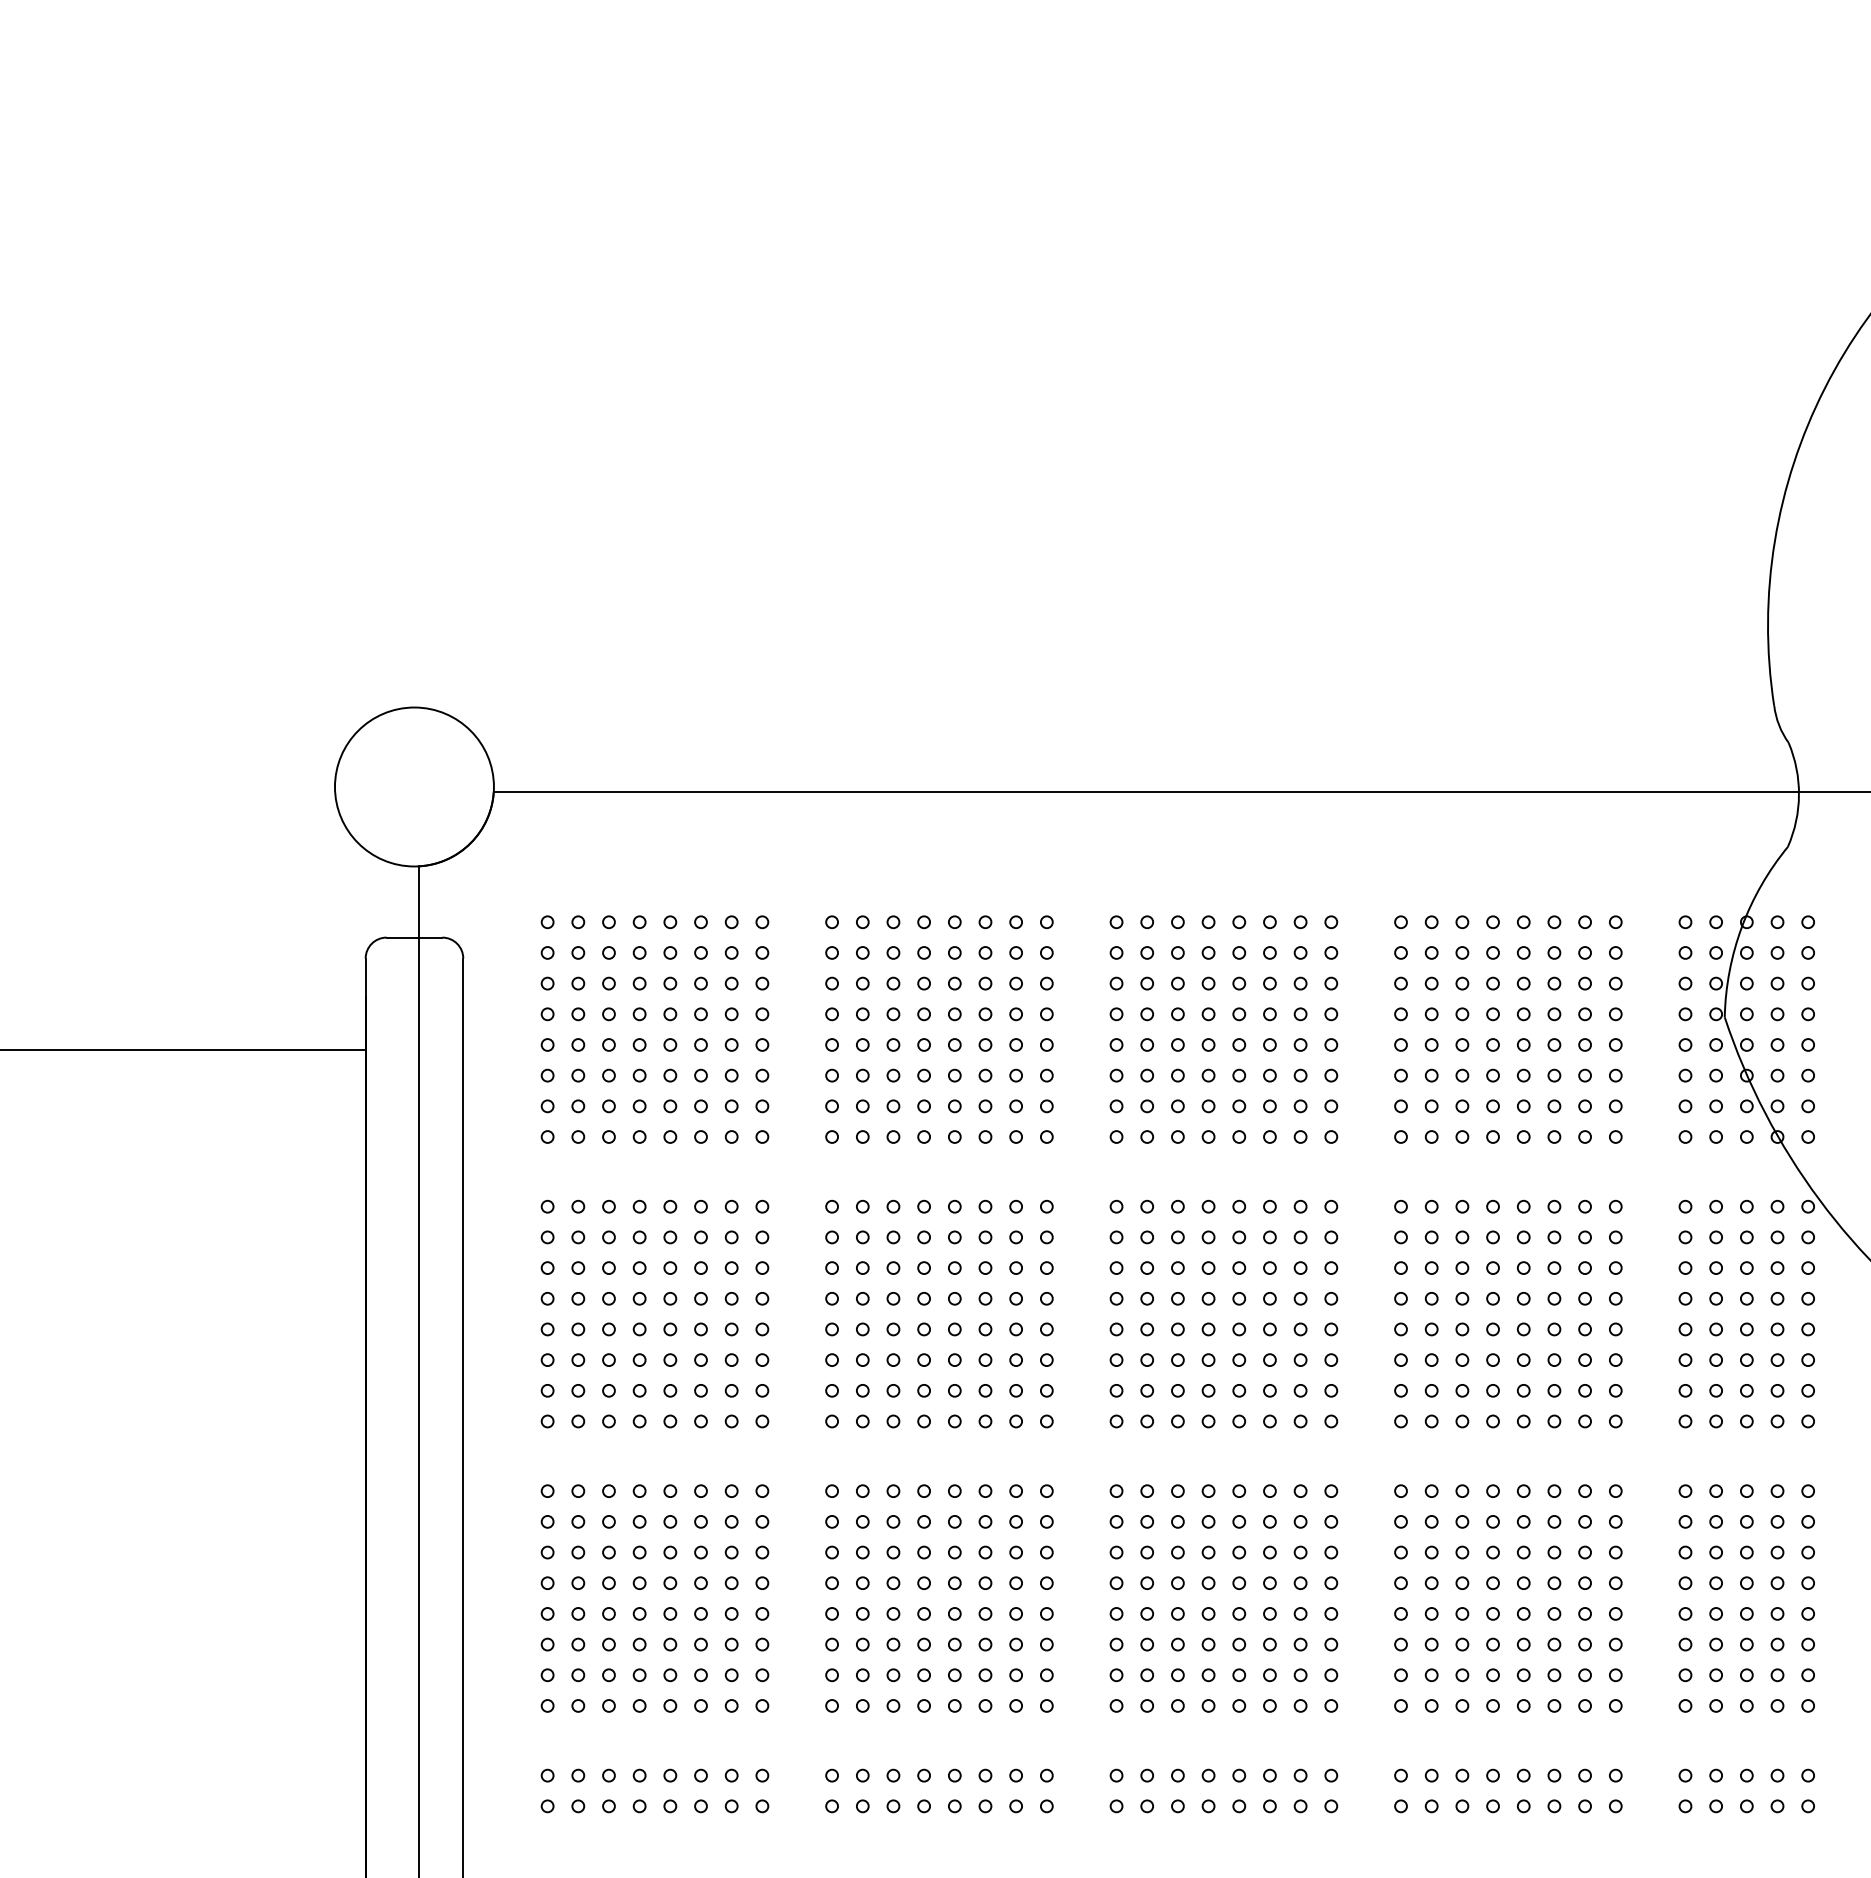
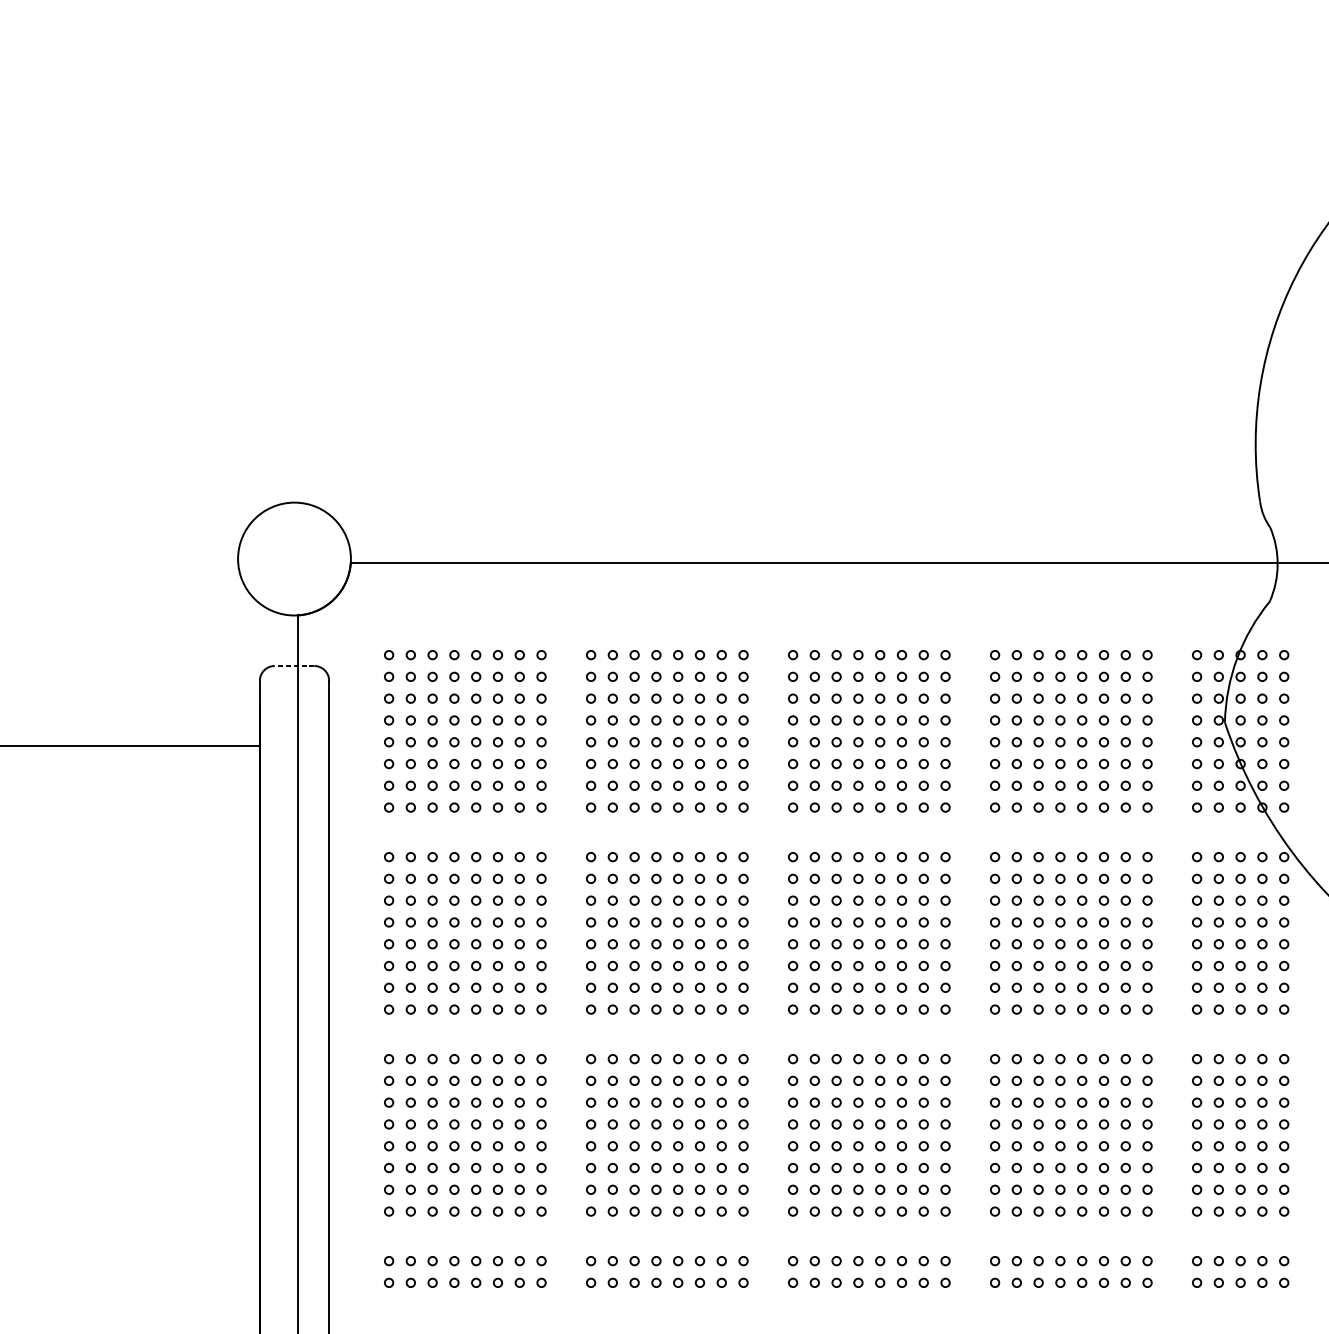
line: (414, 937) -> (294, 665), solid -> dashed

